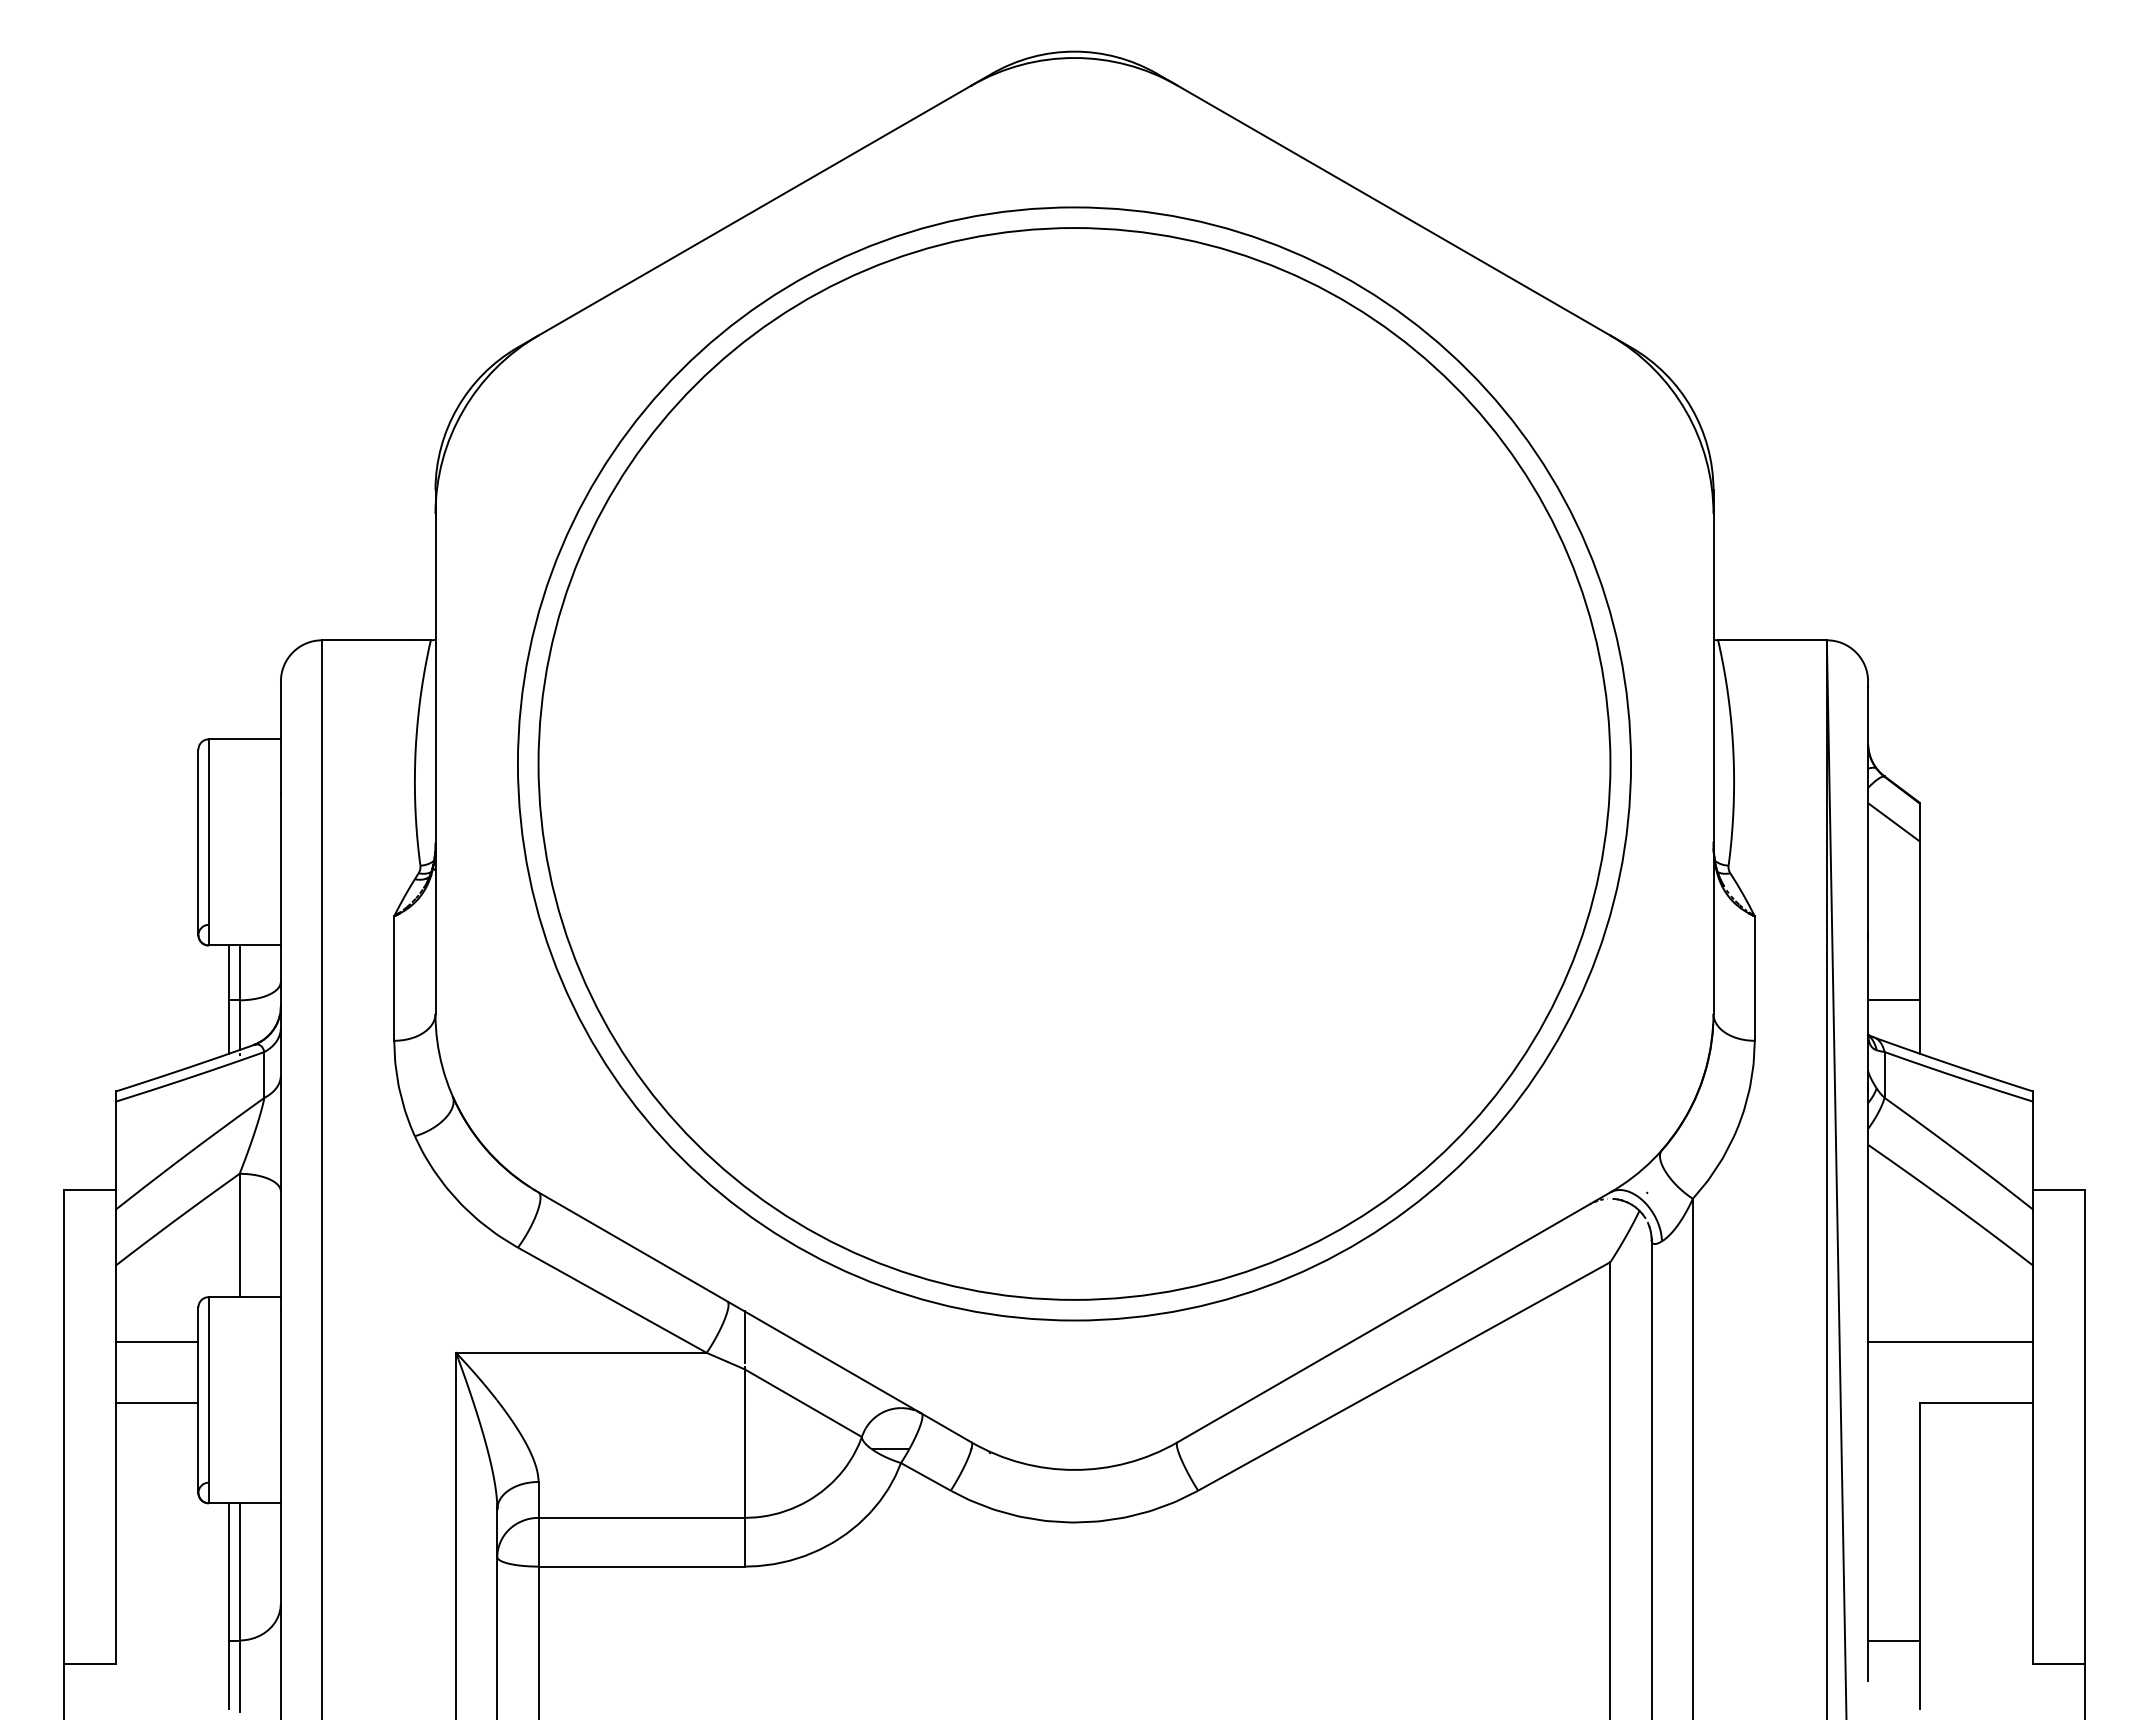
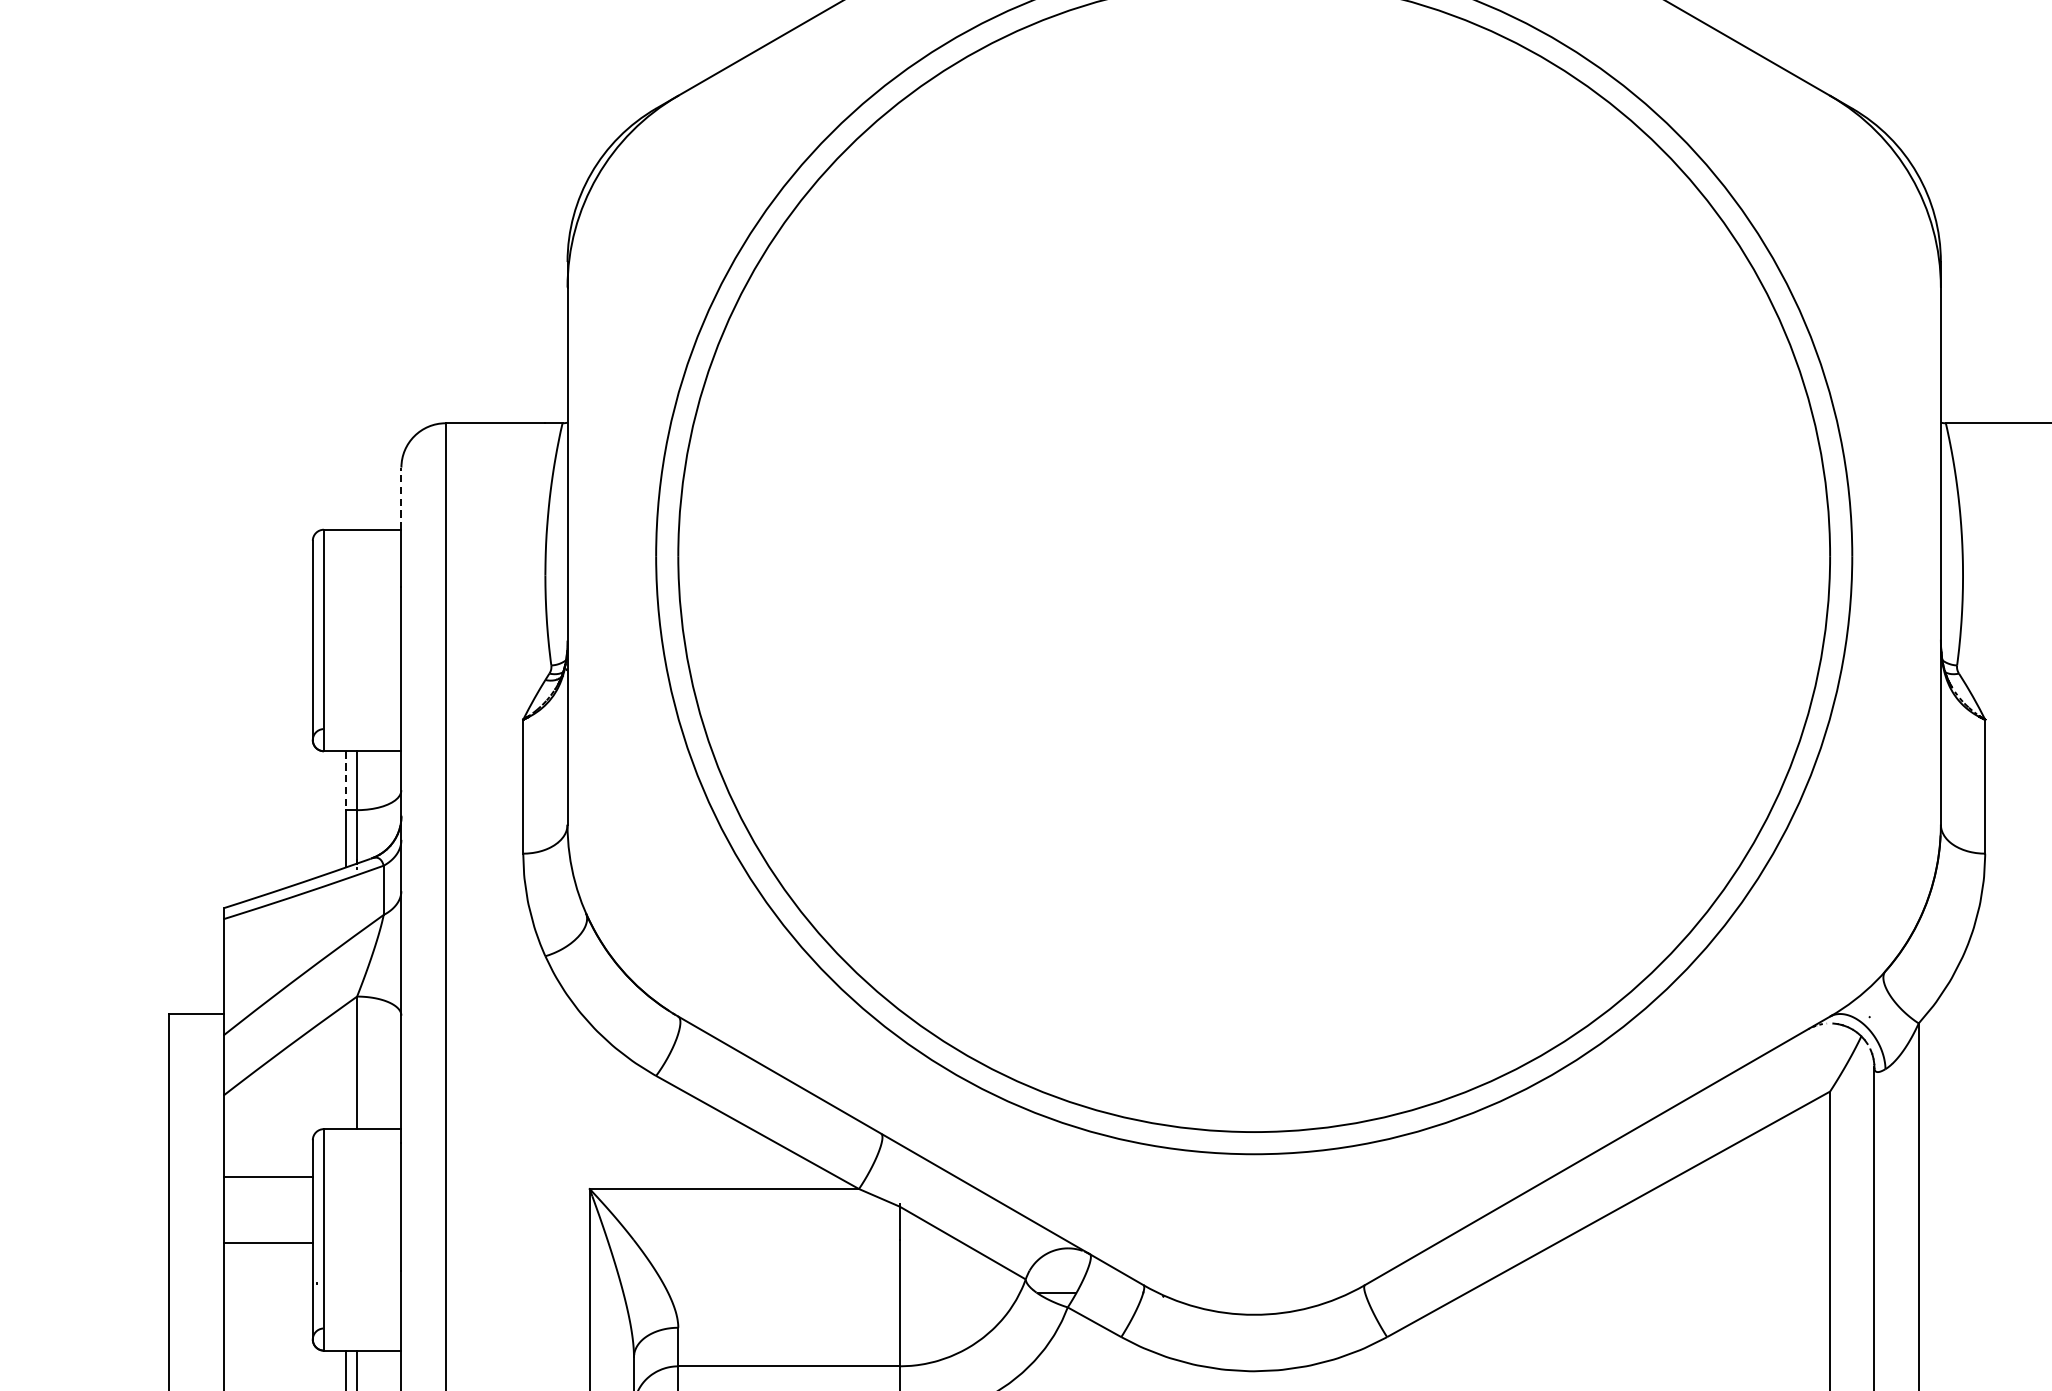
line: (280, 710) -> (400, 498), solid -> dashed
line: (229, 973) -> (346, 781), solid -> dashed
line: (744, 1336) -> (899, 1171), removed

